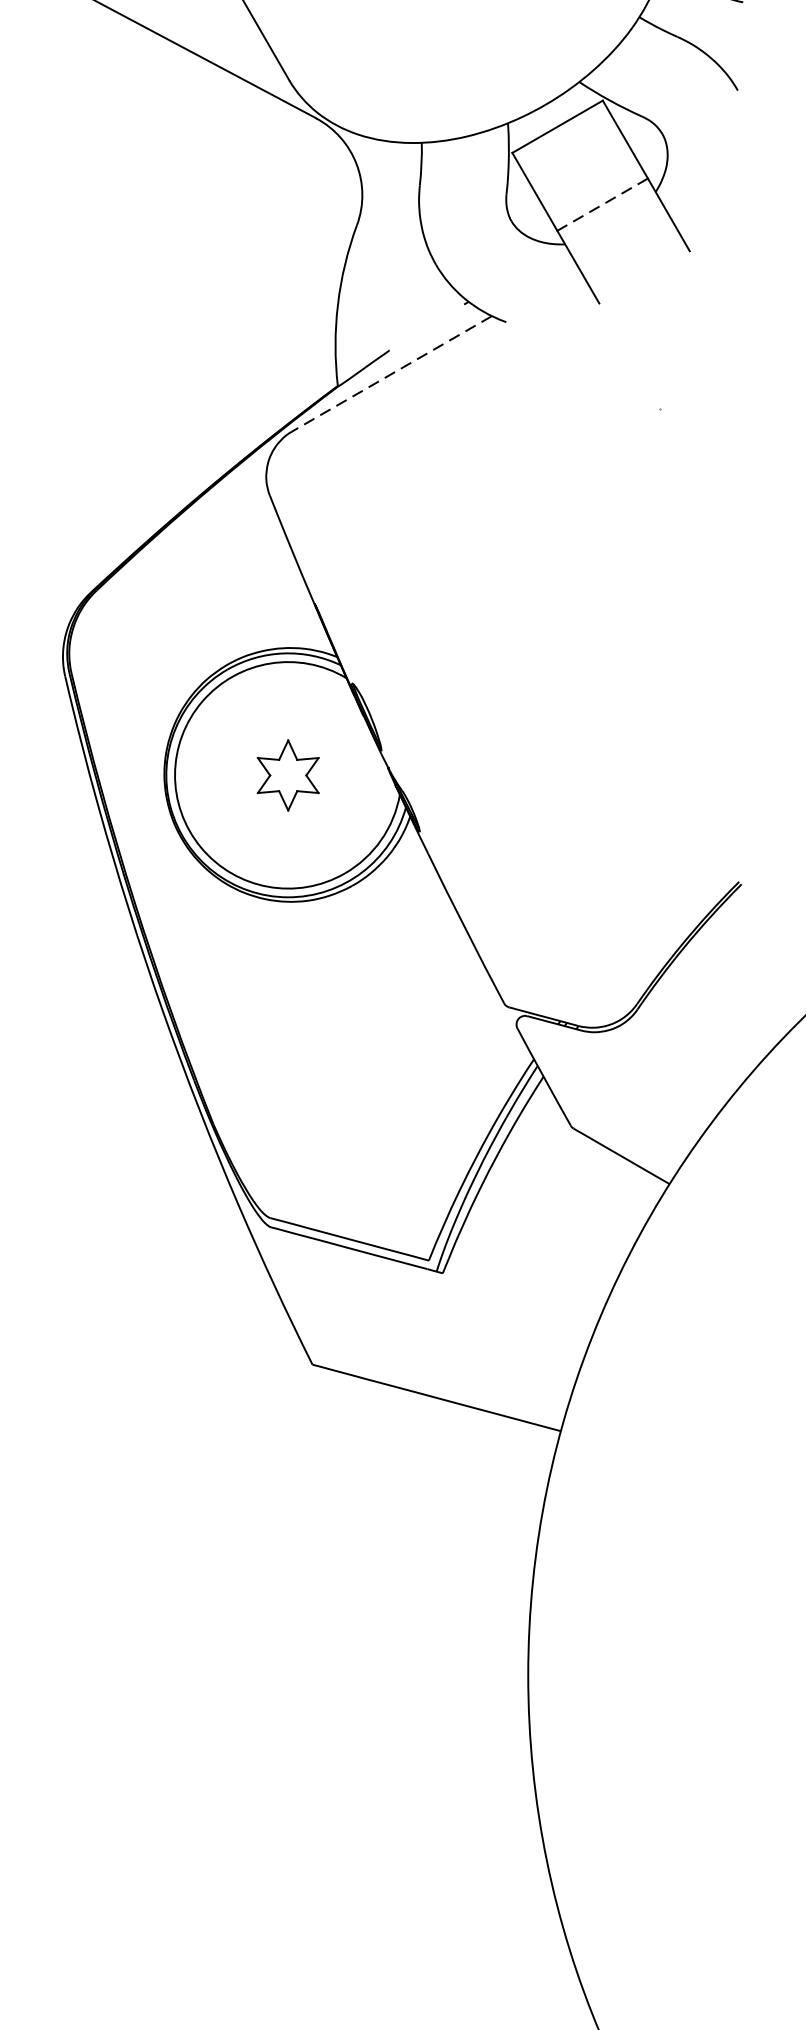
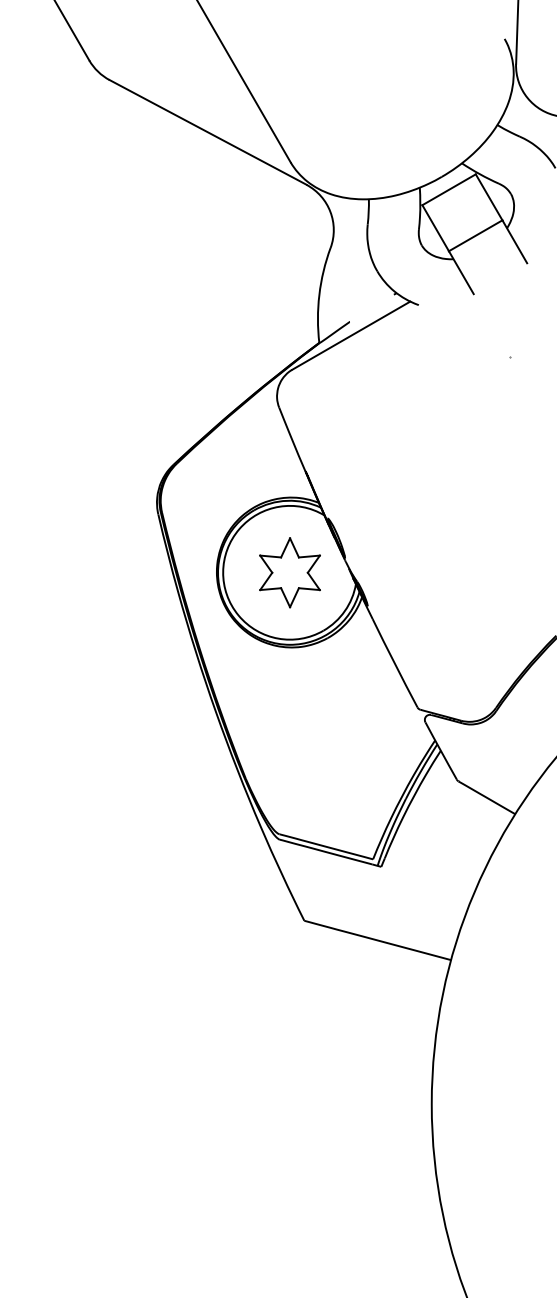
line: (602, 204) -> (475, 235), dashed -> solid
line: (390, 375) -> (350, 336), dashed -> solid
part: (287, 774) -> (289, 572), size x1.67

